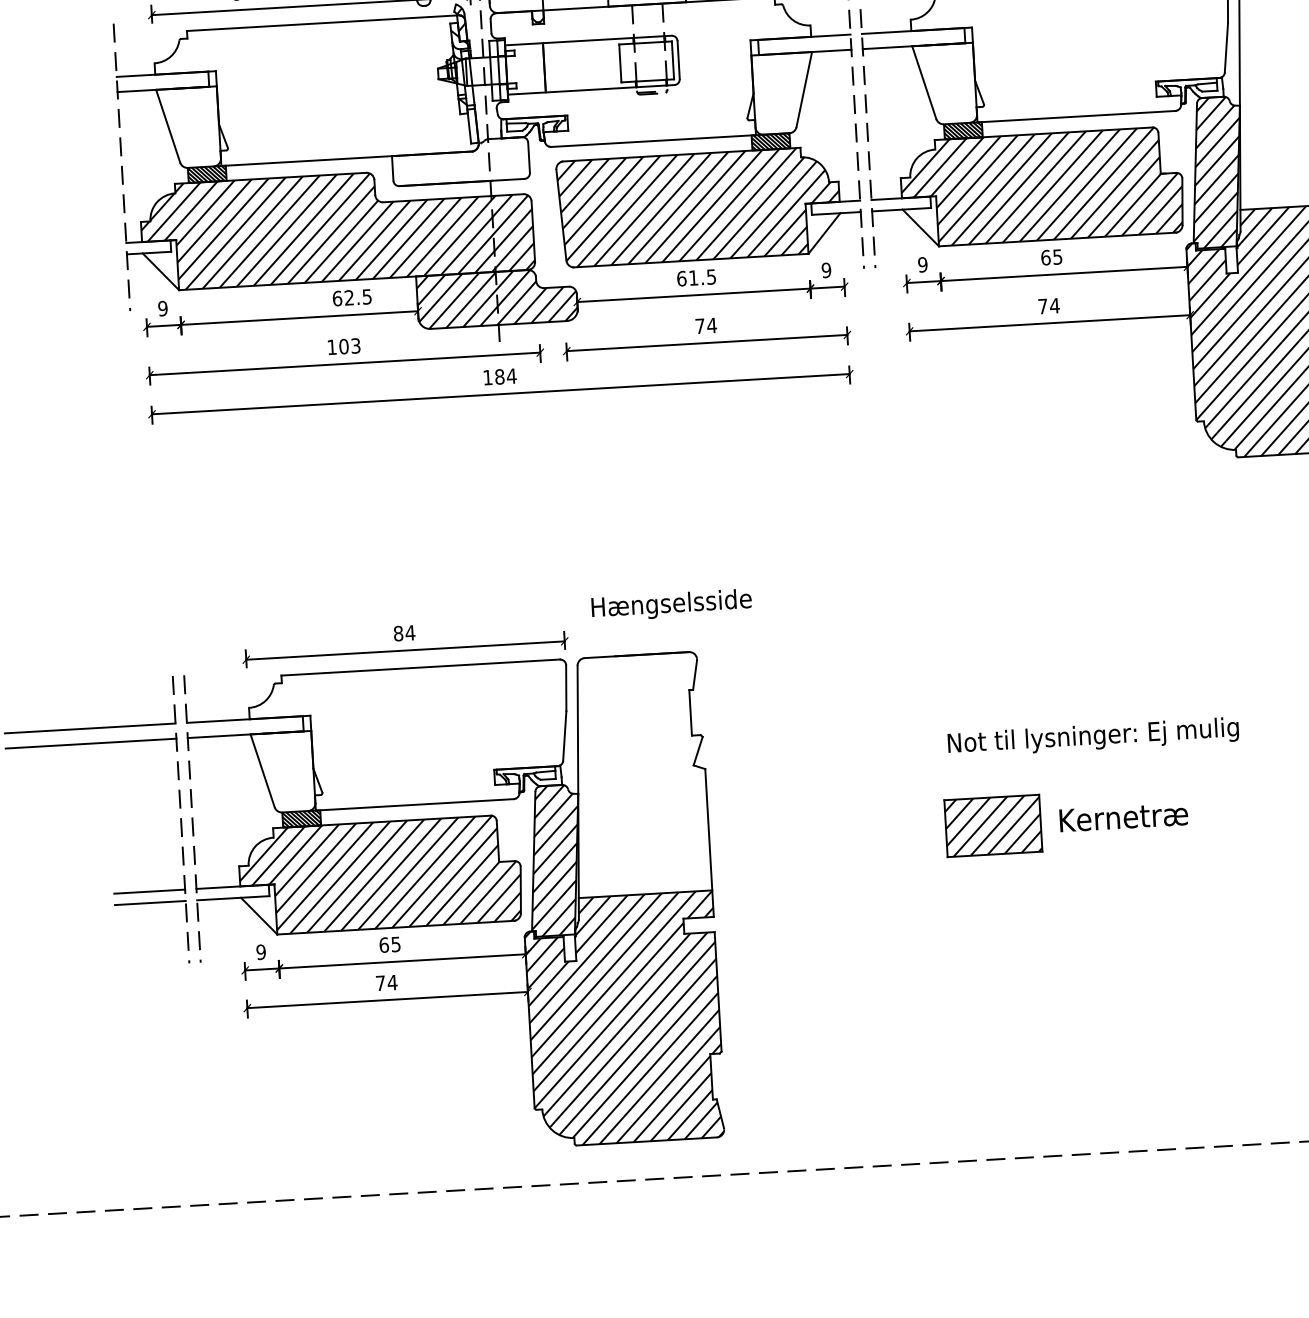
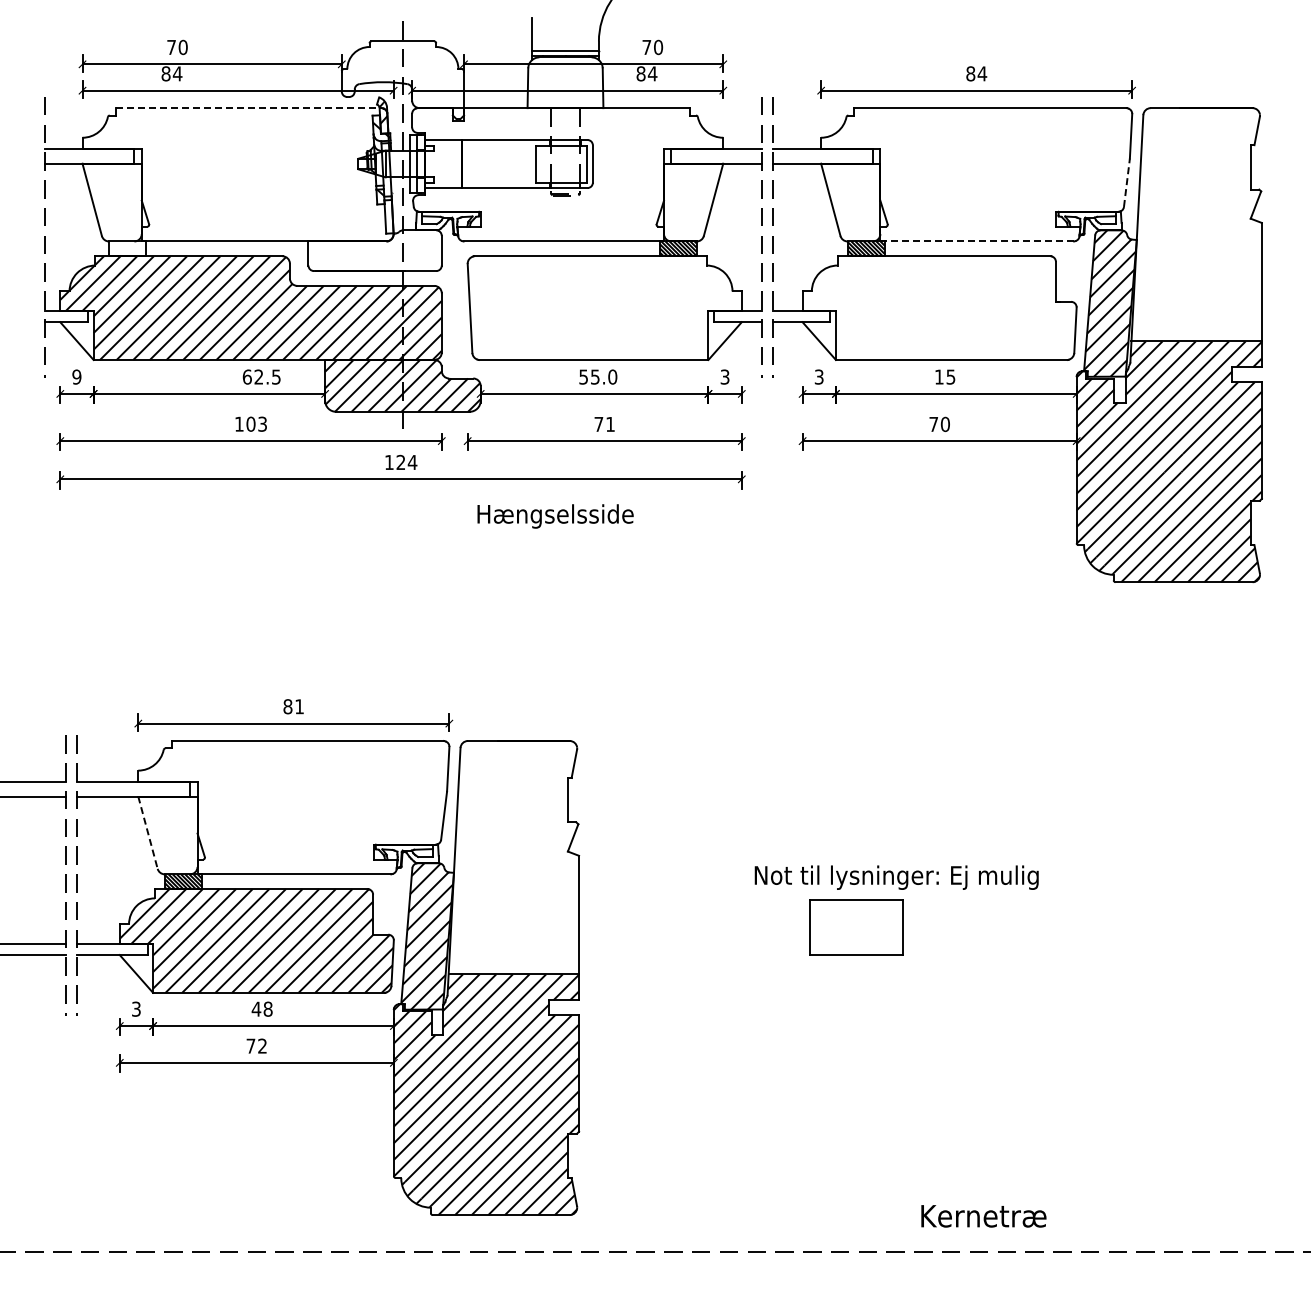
line: (323, 23) -> (249, 108), solid -> dashed
line: (1225, 47) -> (1126, 182), solid -> dashed
line: (1076, 116) -> (977, 241), solid -> dashed
hatch: (207, 174) -> (127, 248), removed
hatch: (1041, 186) -> (939, 307), removed
hatch: (698, 206) -> (604, 307), removed
text: (1044, 257) -> (938, 376), 65 -> 15
text: (922, 264) -> (818, 376), 9 -> 3
text: (825, 269) -> (724, 376), 9 -> 3
text: (696, 277) -> (598, 376), 61.5 -> 55.0
text: (1054, 305) -> (945, 424), 74 -> 70
text: (712, 325) -> (610, 424), 74 -> 71
text: (499, 376) -> (400, 462), 184 -> 124
text: (671, 605) -> (555, 516), moved
text: (410, 632) -> (299, 706), 84 -> 81
text: (1093, 737) -> (896, 877), moved
line: (263, 771) -> (148, 833), solid -> dashed
text: (1123, 817) -> (983, 1216), moved
hatch: (993, 826) -> (856, 927), removed
text: (389, 944) -> (261, 1008), 65 -> 48
text: (260, 951) -> (135, 1008), 9 -> 3
text: (392, 981) -> (262, 1045), 74 -> 72

